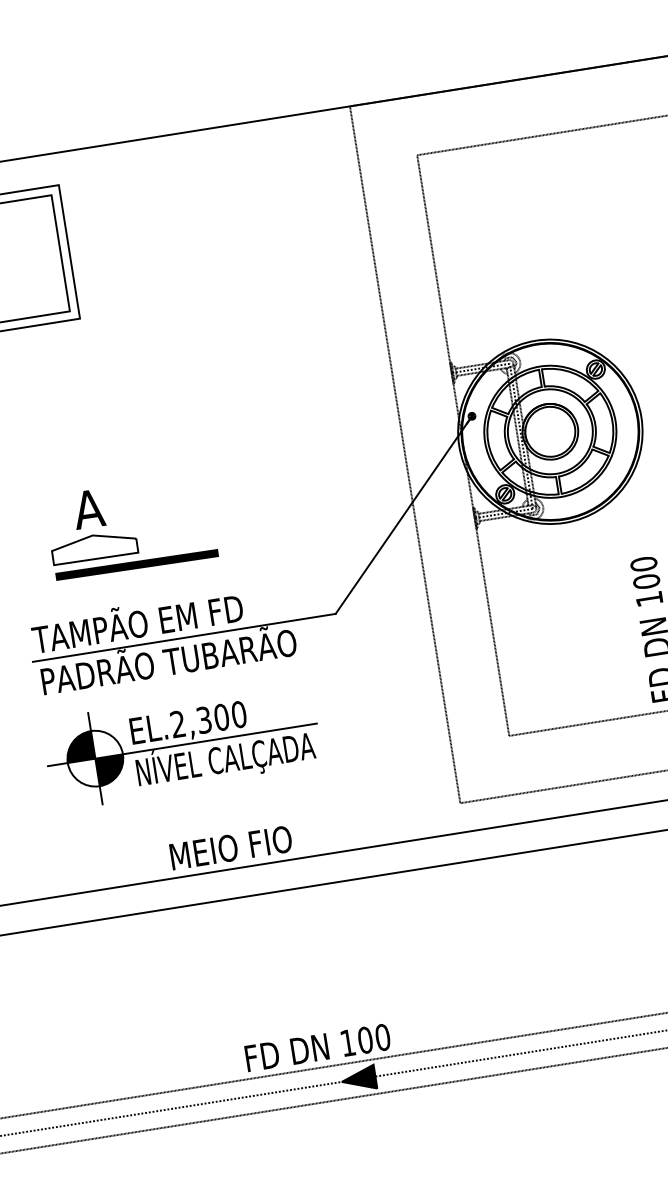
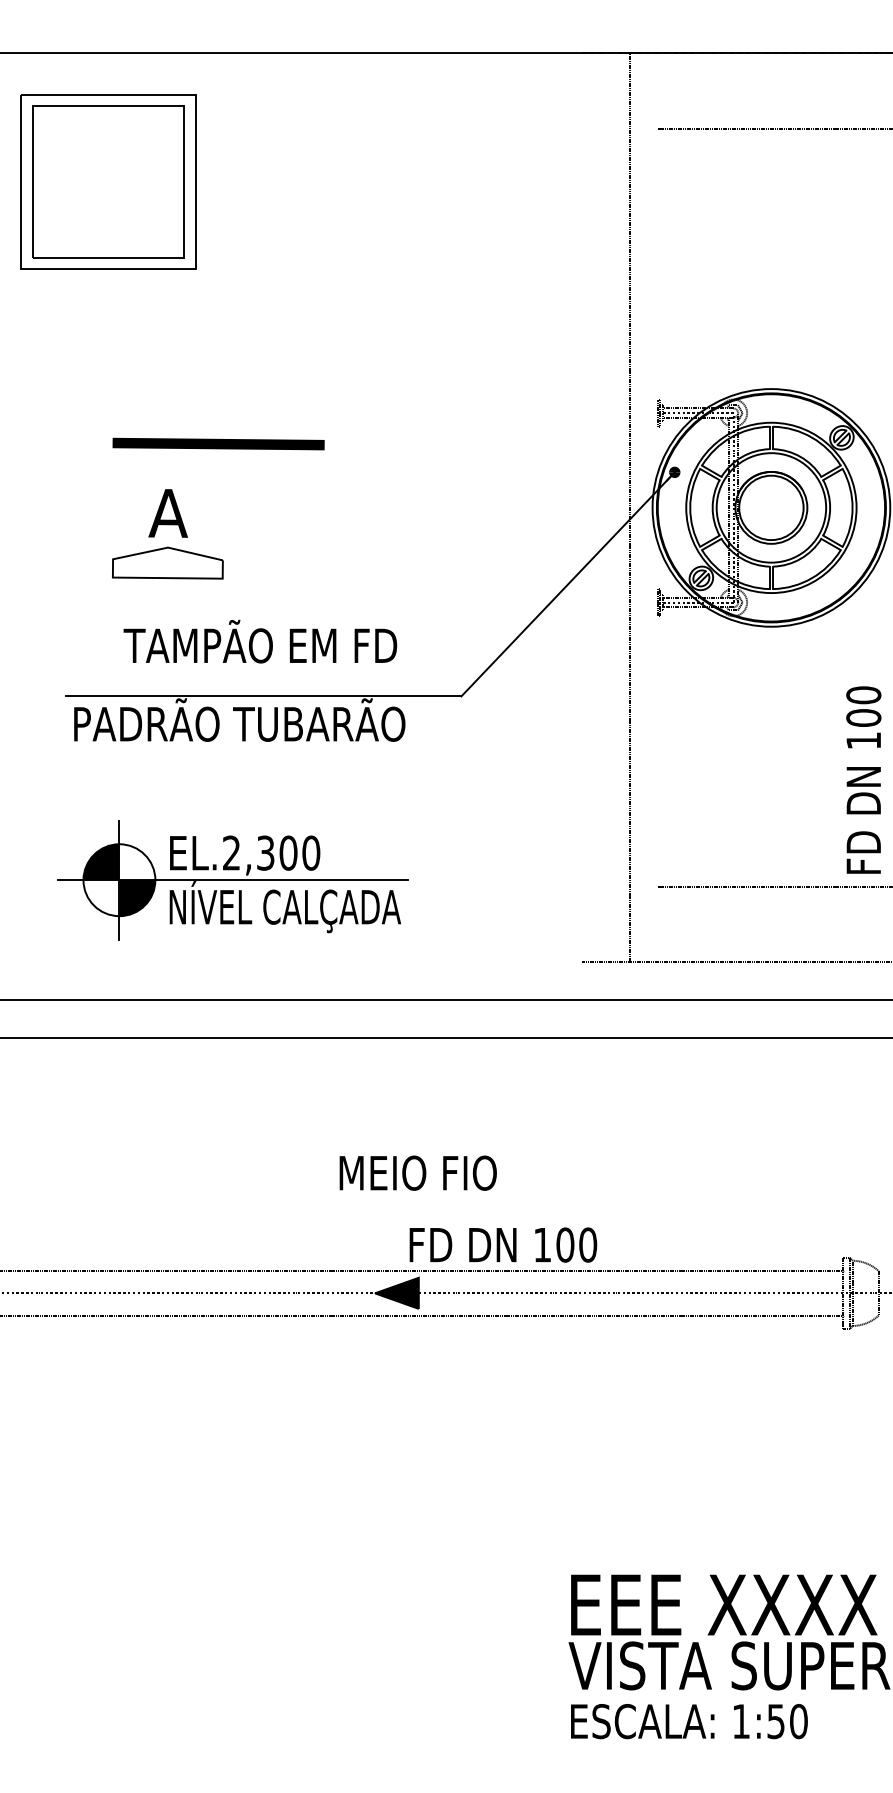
line: (463, 445) -> (657, 507), removed
line: (404, 454) -> (629, 507), moved
line: (136, 564) -> (218, 443), moved
text: (137, 621) -> (260, 641), moved
part: (182, 745) -> (232, 880), moved
text: (230, 847) -> (417, 1172), moved
text: (317, 1047) -> (503, 1244), moved

